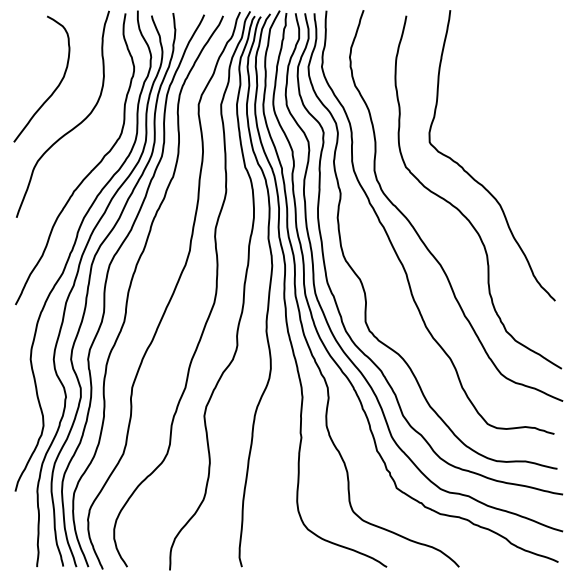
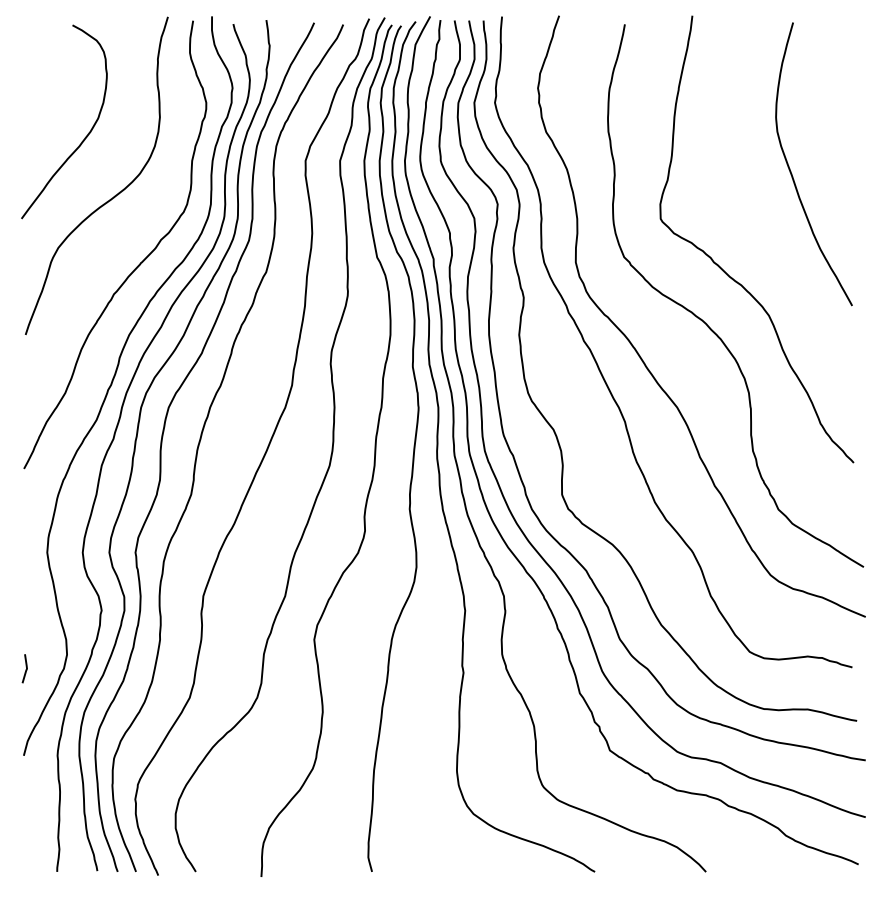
curve: (514, 109) -> (791, 168), added
line: (16, 434) -> (25, 668), added

